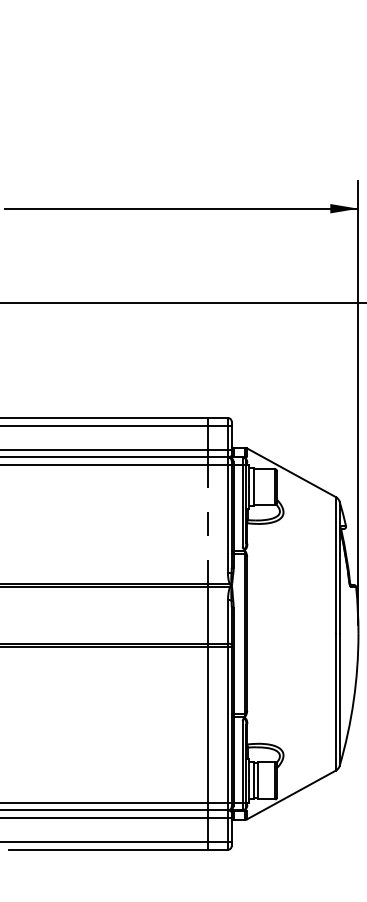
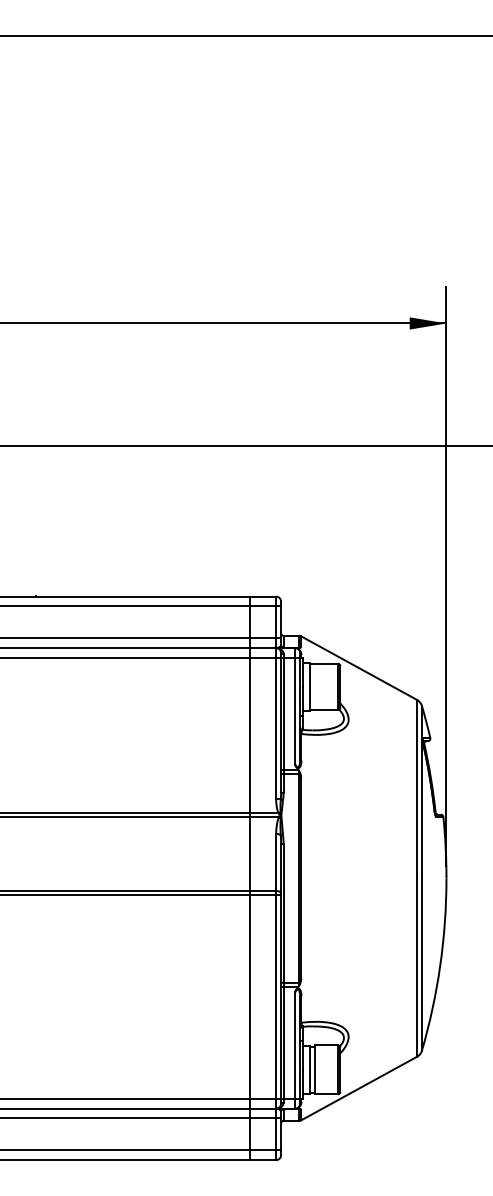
line: (208, 524) -> (250, 735), dashed -> solid

